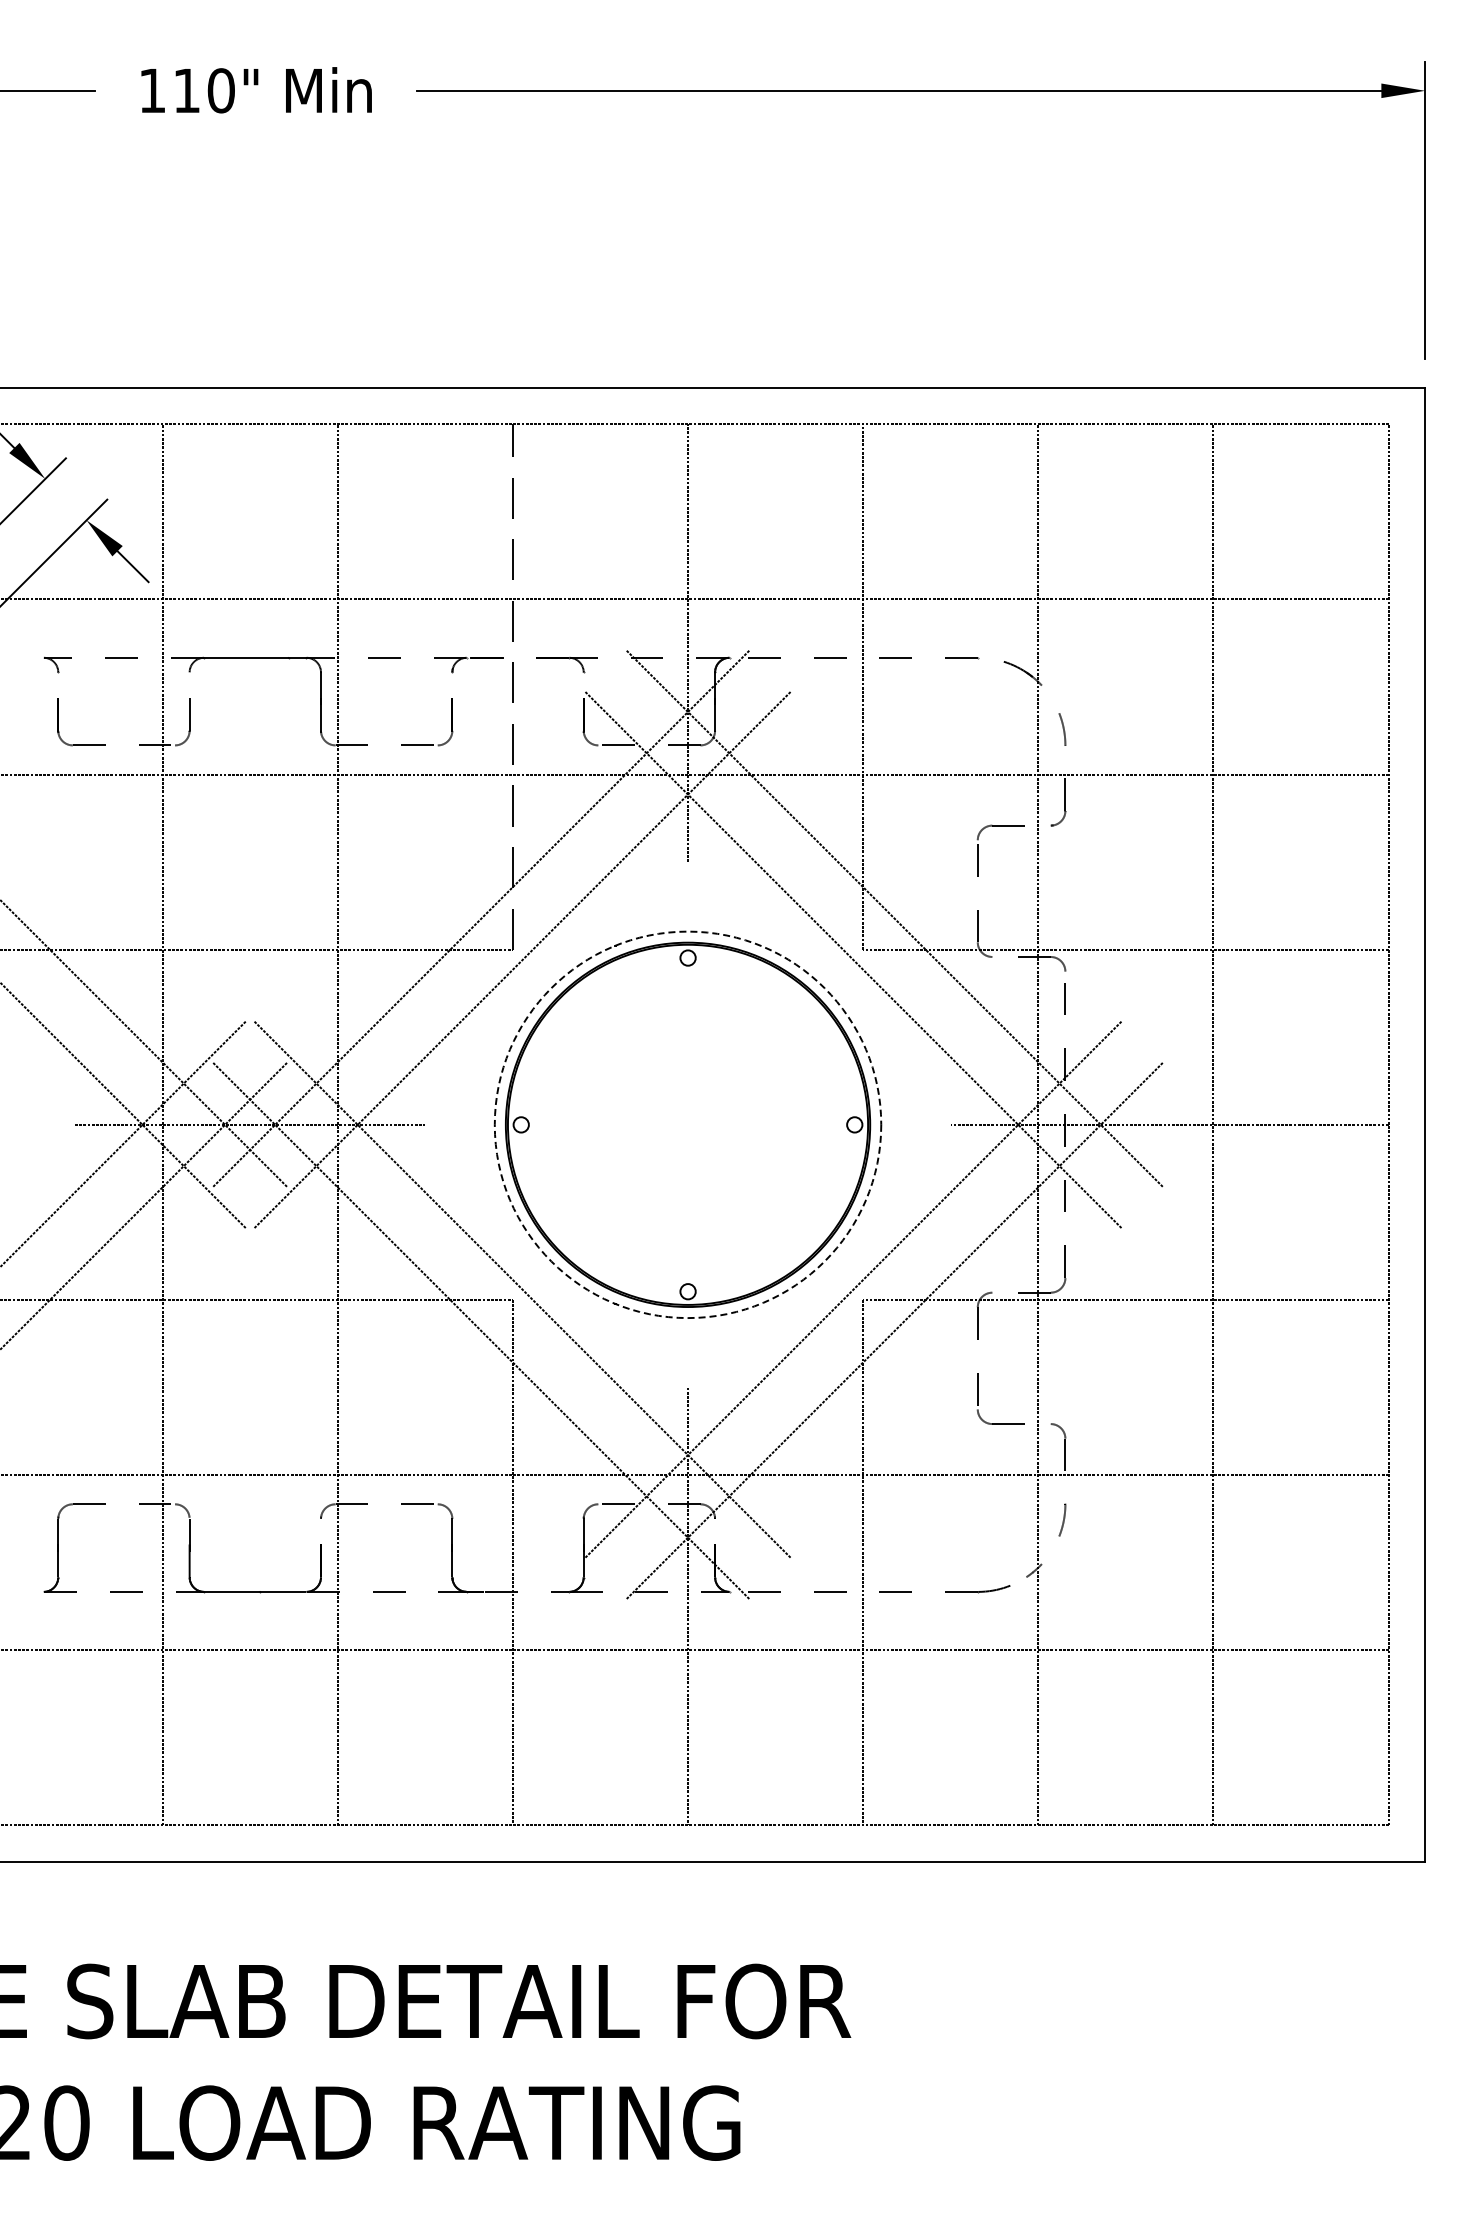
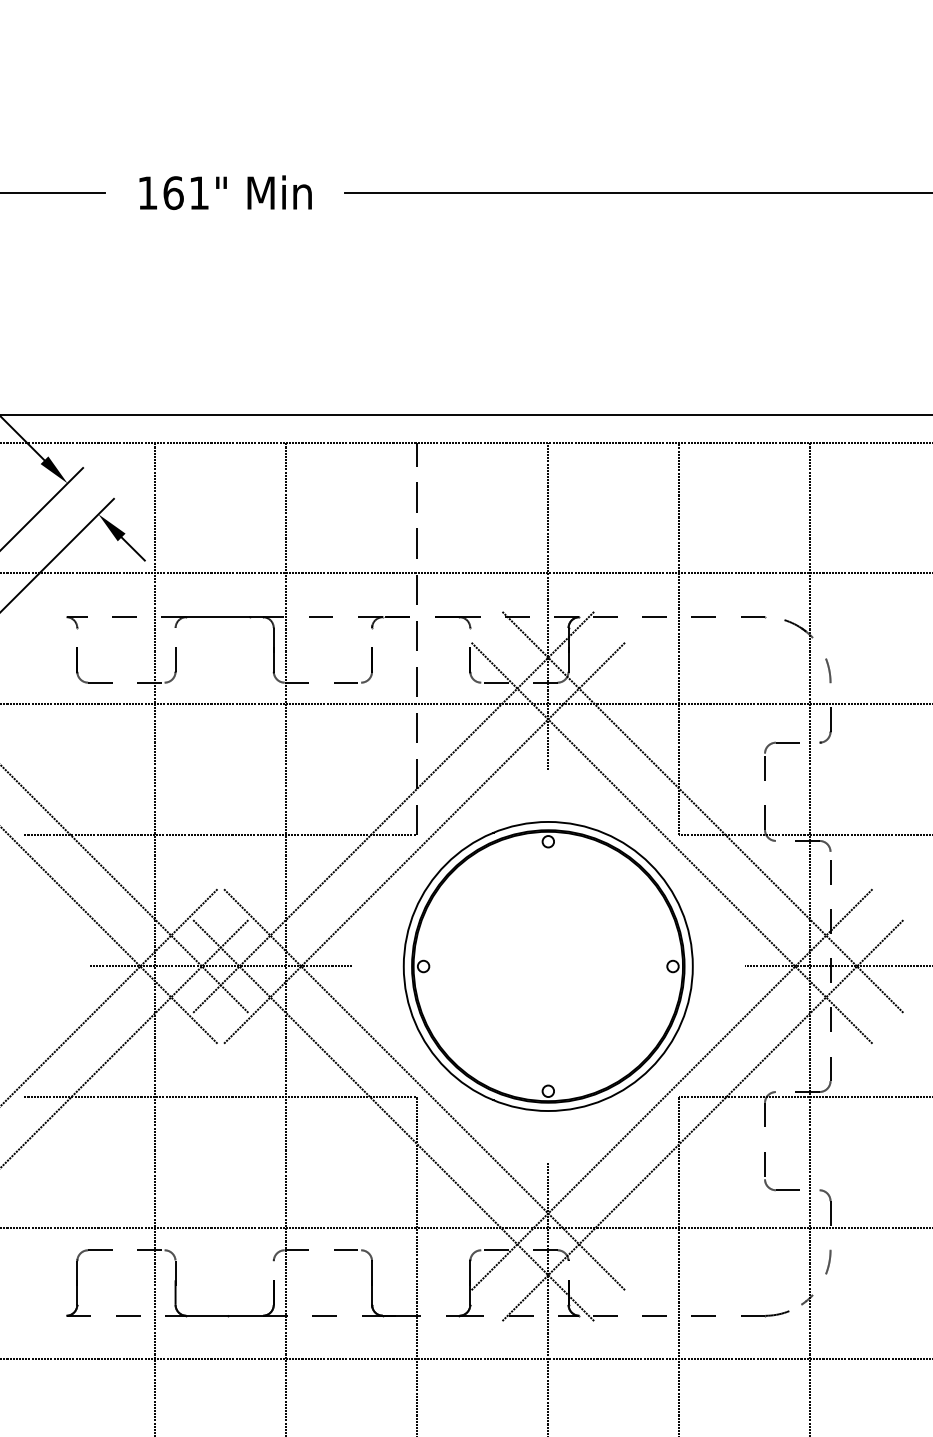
text: (203, 90) -> (185, 192), 110" -> 161"
circle: (687, 1124) -> (547, 966), dashed -> solid

